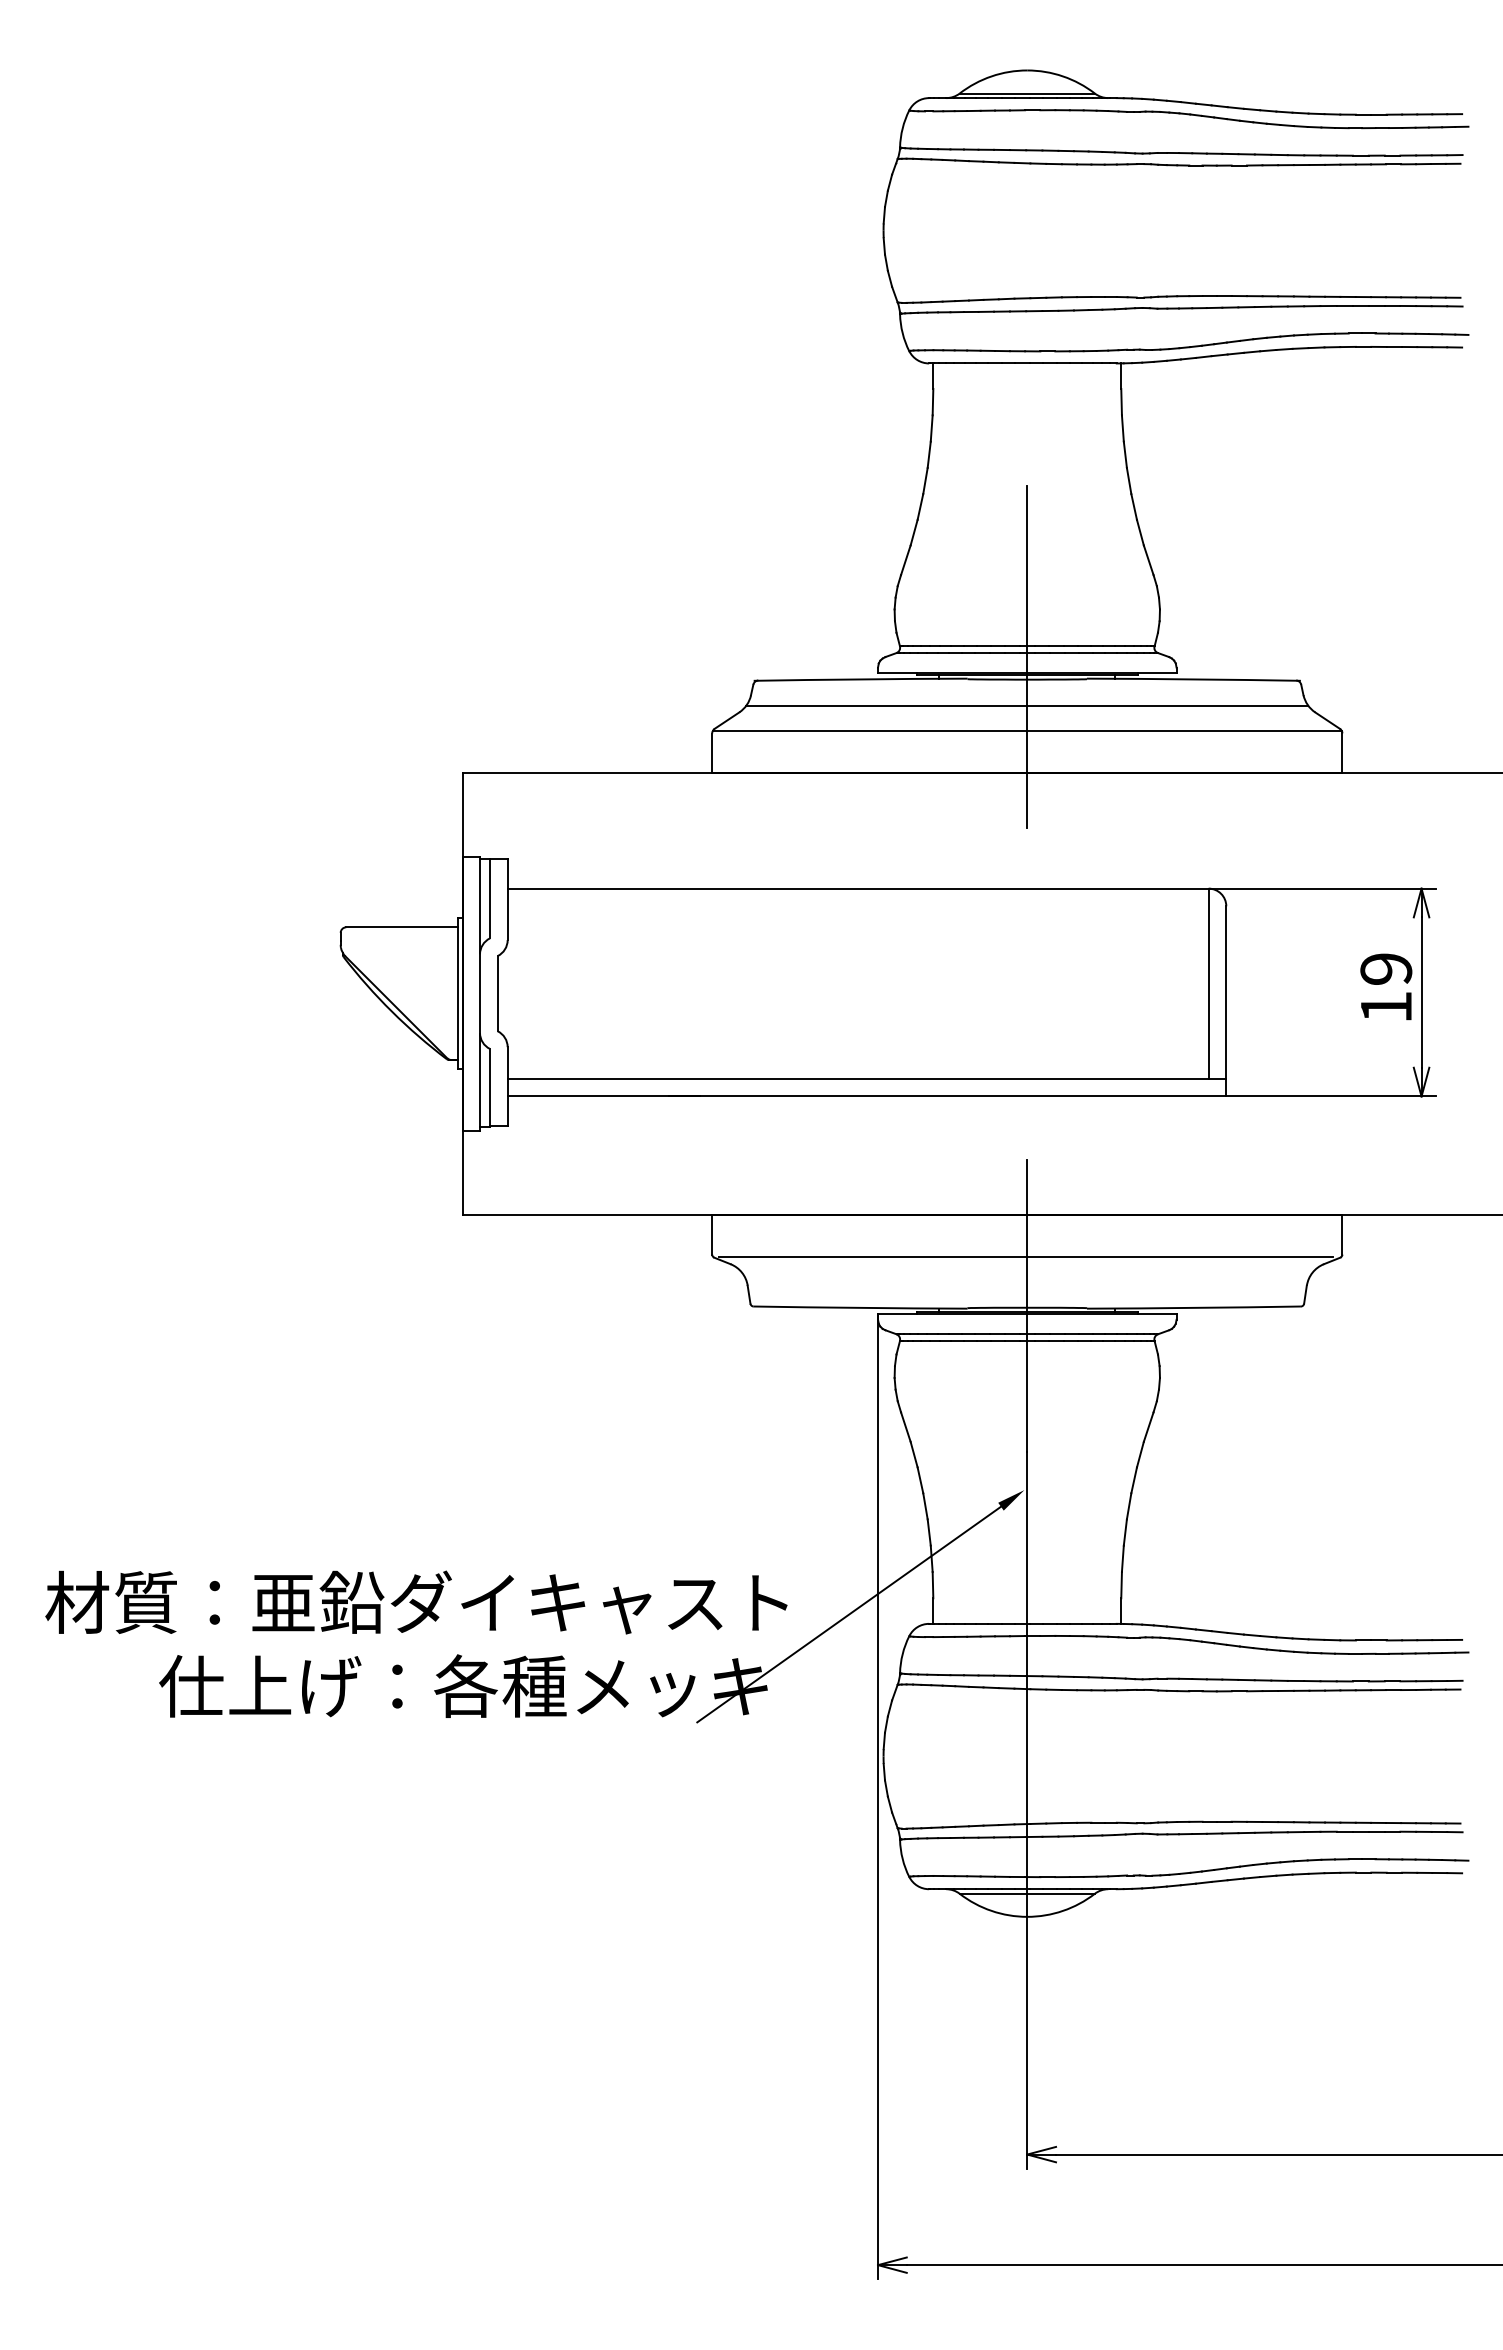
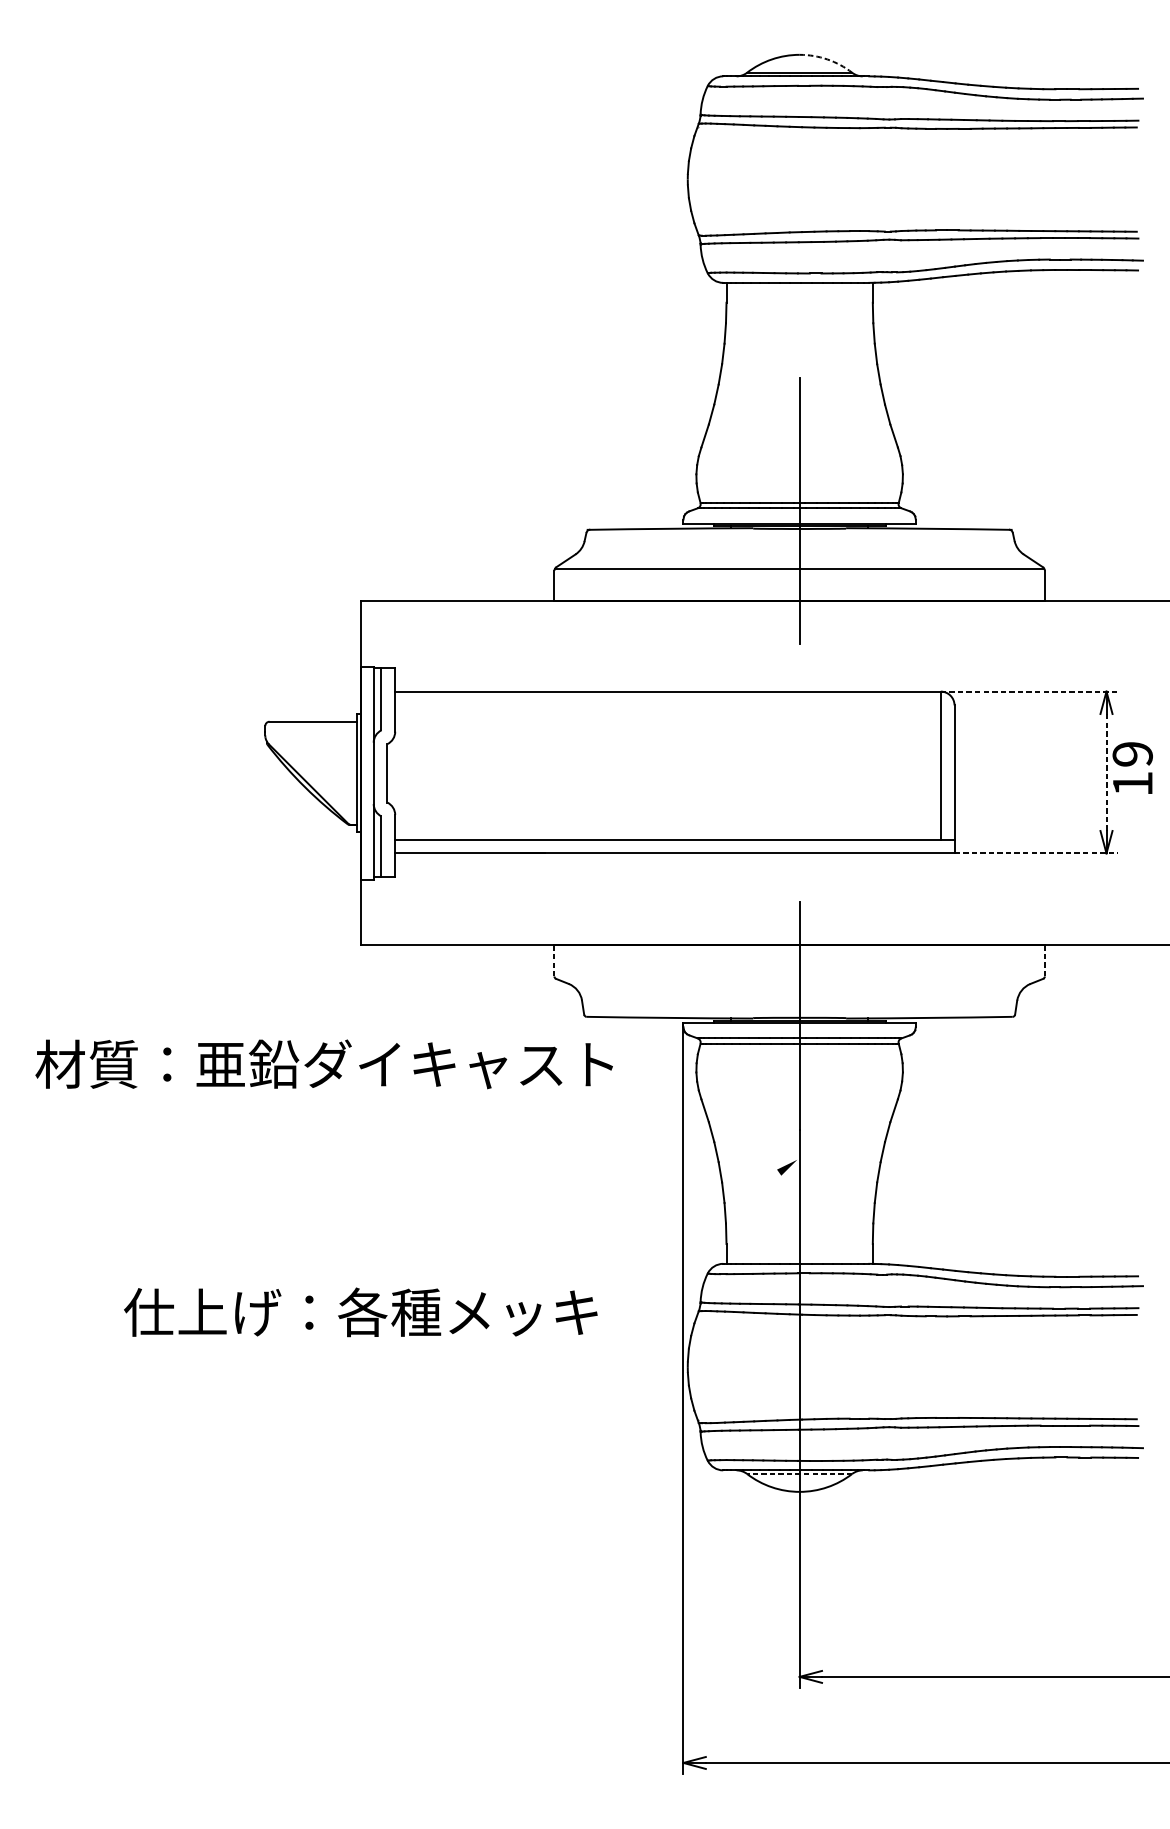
arc: (1062, 76) -> (827, 59), solid -> dashed
line: (1027, 706) -> (799, 549), removed
line: (1322, 888) -> (1029, 691), solid -> dashed
text: (1386, 986) -> (1132, 767), moved
line: (1421, 993) -> (1106, 773), solid -> dashed
line: (1331, 1096) -> (1036, 853), solid -> dashed
line: (712, 1234) -> (554, 960), solid -> dashed
line: (1342, 1234) -> (1044, 960), solid -> dashed
line: (1025, 1256) -> (798, 977), removed
text: (416, 1602) -> (324, 1064), moved
line: (848, 1614) -> (660, 1256), removed
line: (1027, 1893) -> (799, 1473), solid -> dashed

